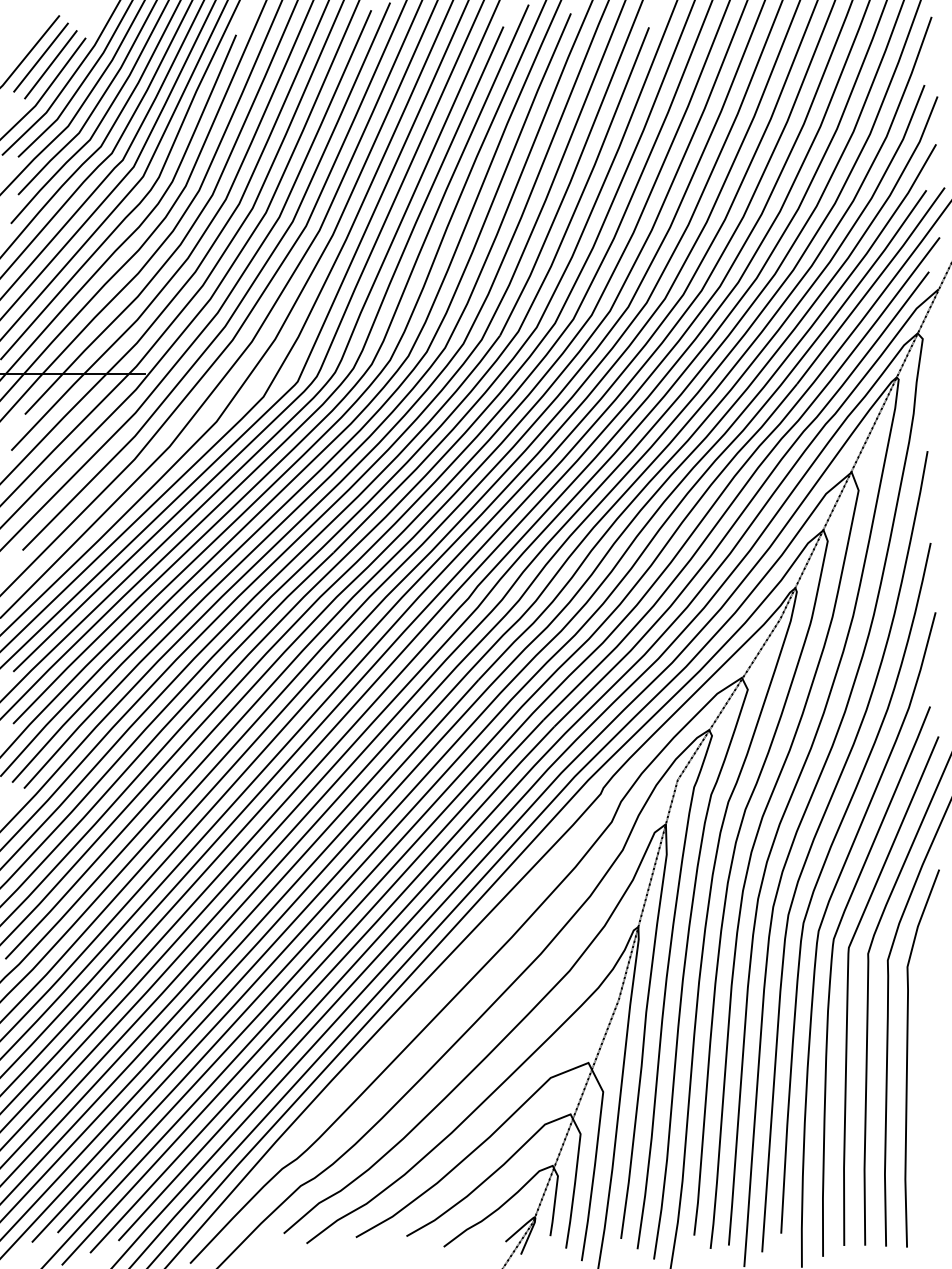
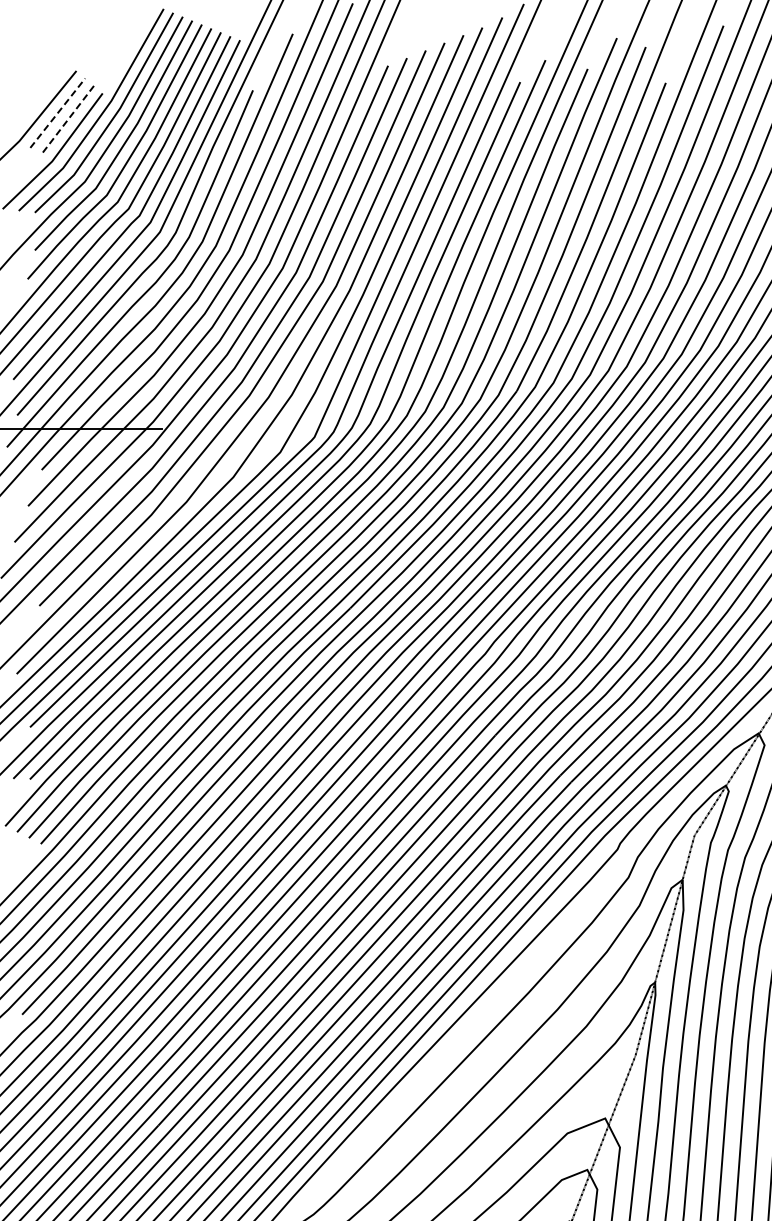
line: (41, 57) -> (58, 113), solid -> dashed
line: (50, 65) -> (67, 121), solid -> dashed

